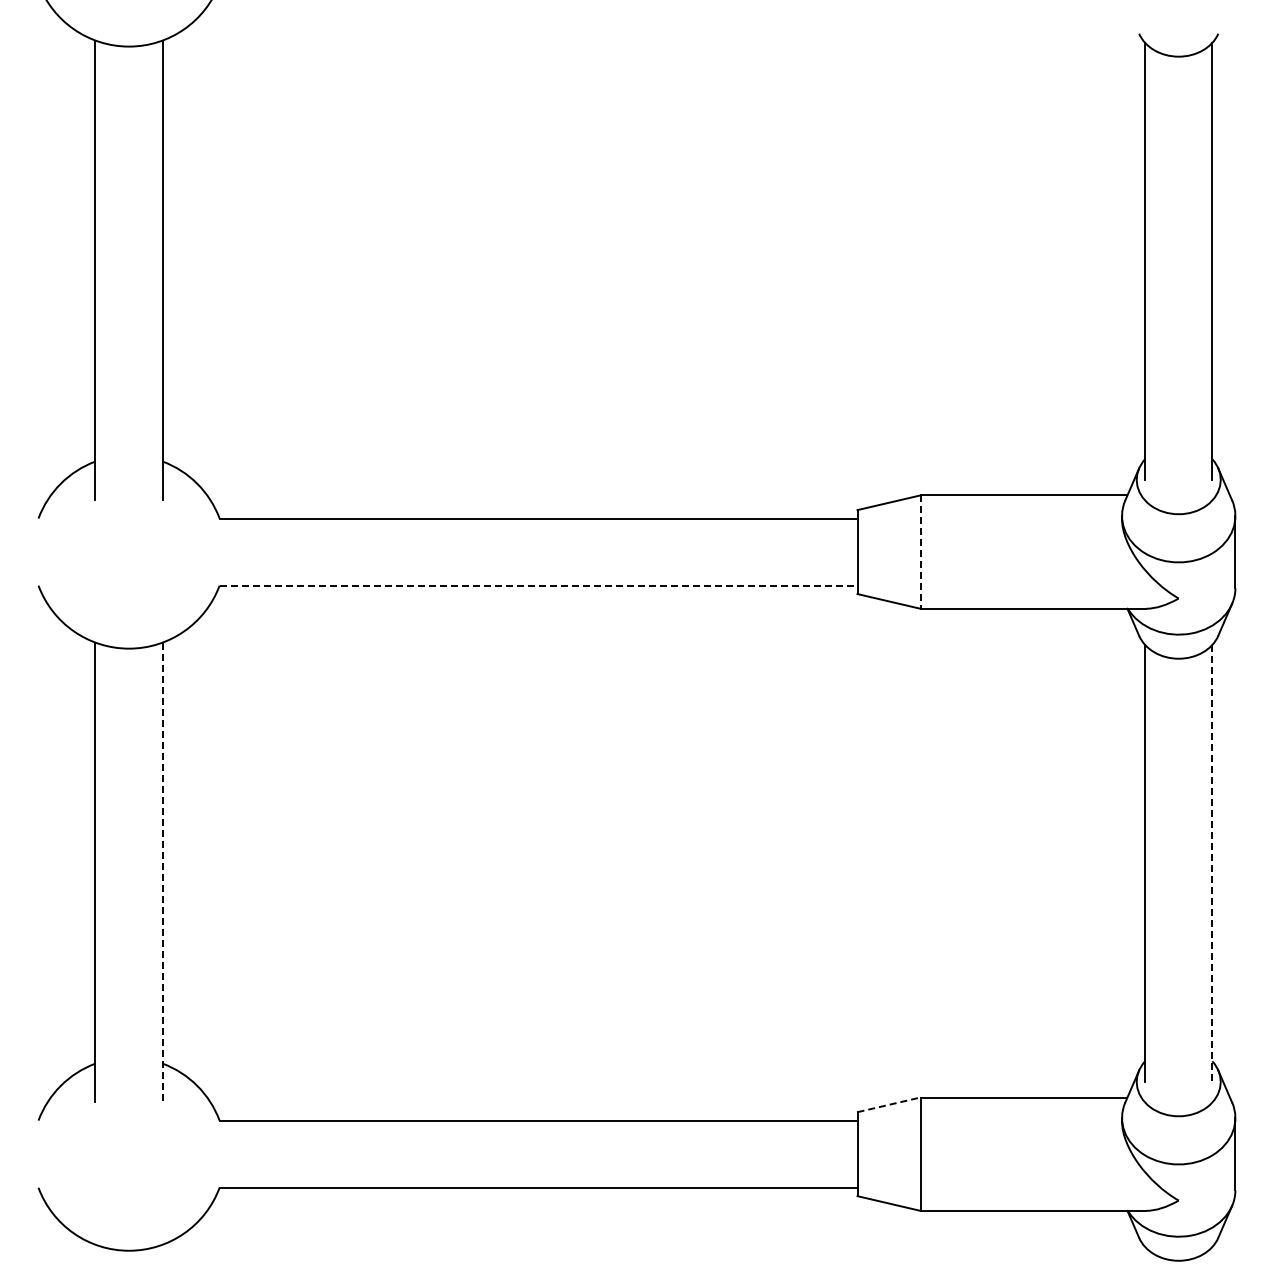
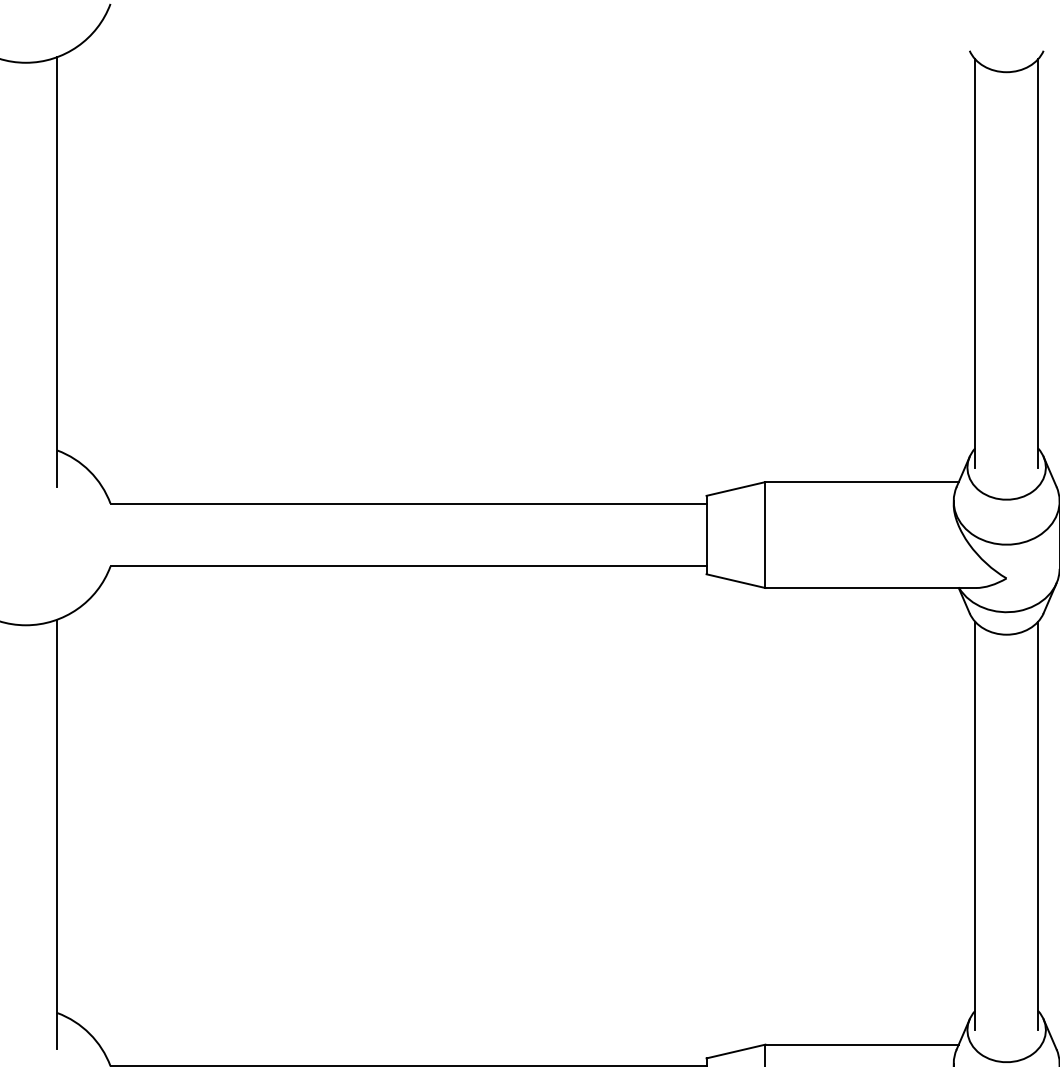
line: (920, 552) -> (765, 535), dashed -> solid
line: (538, 585) -> (408, 566), dashed -> solid
line: (1212, 863) -> (1038, 826), dashed -> solid
line: (162, 872) -> (57, 834), dashed -> solid
line: (889, 1104) -> (736, 1051), dashed -> solid

